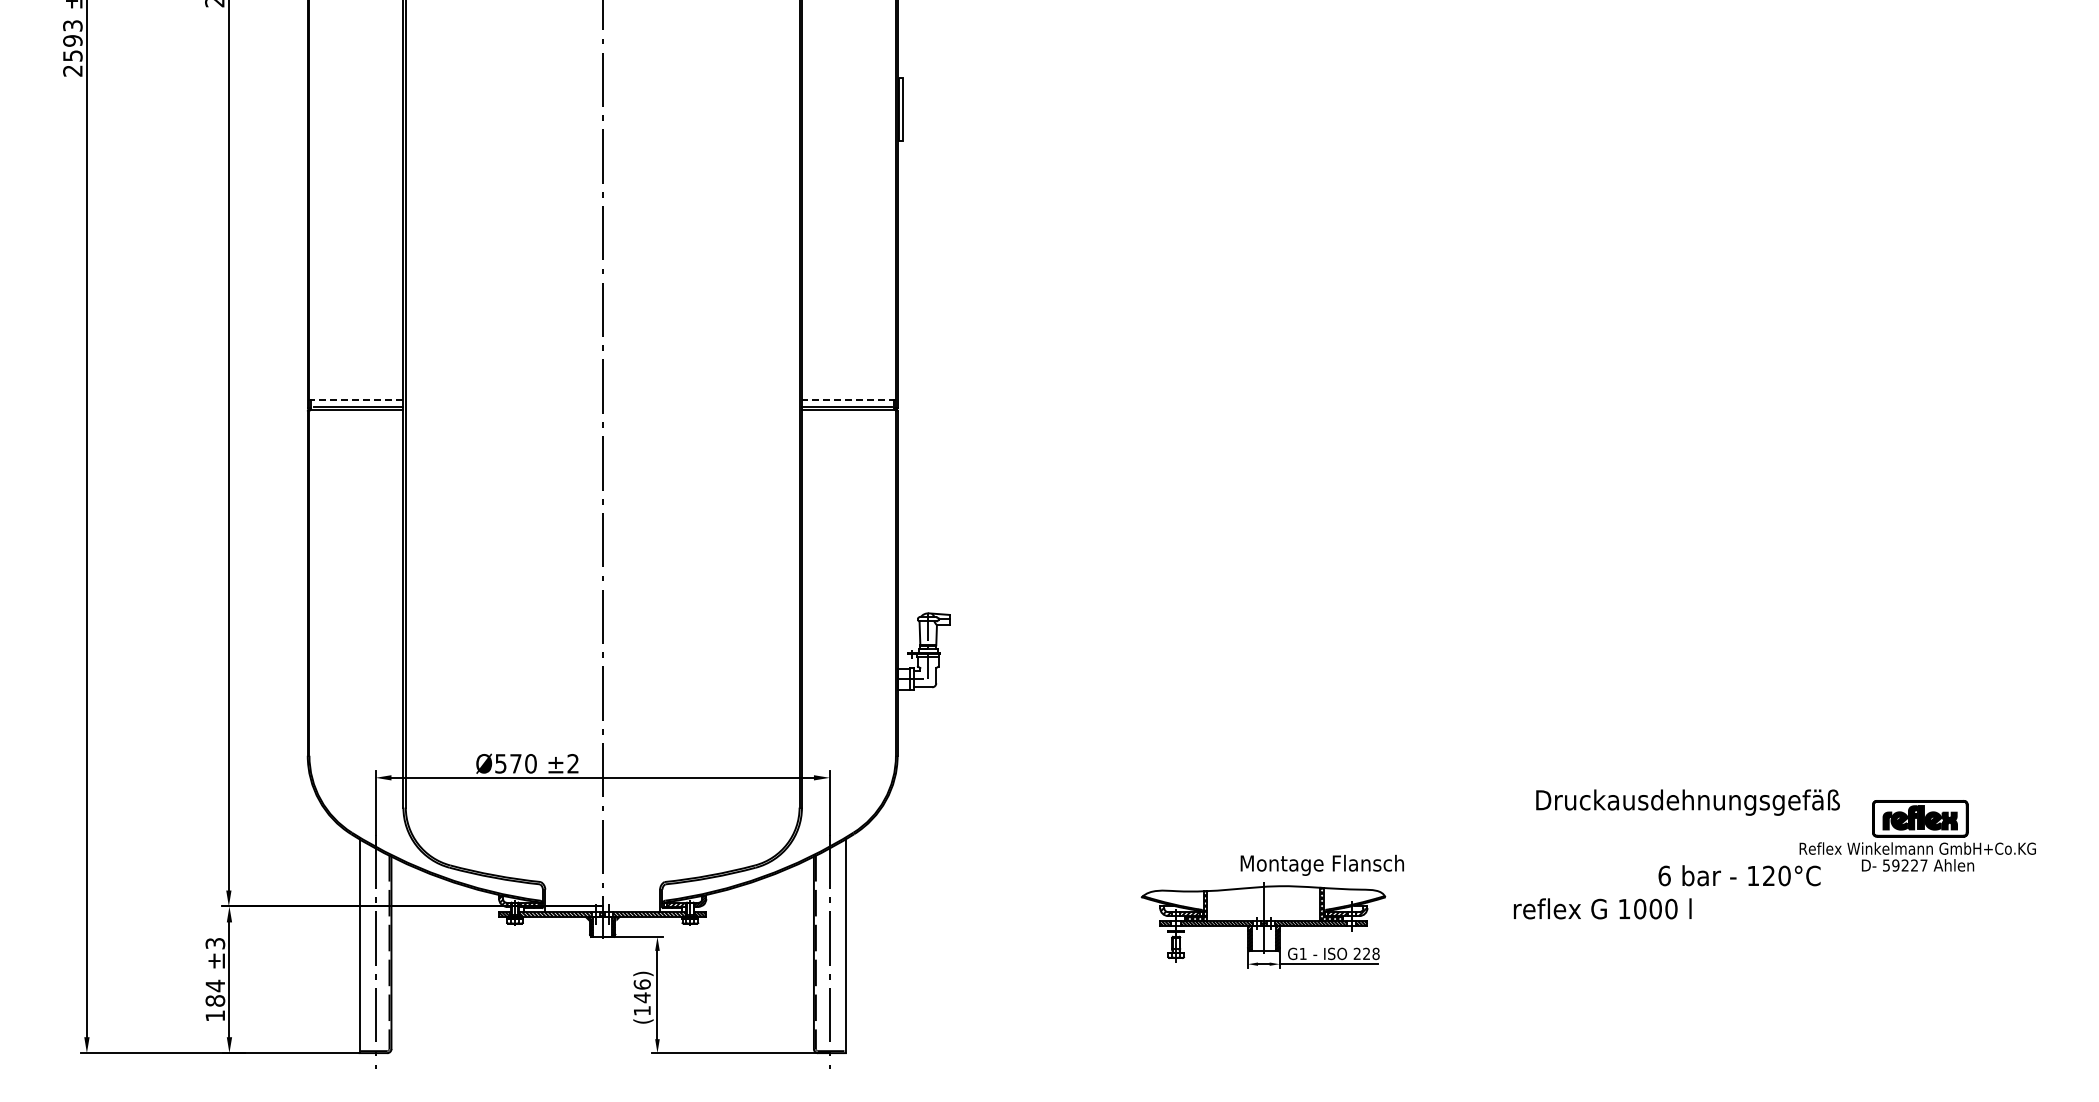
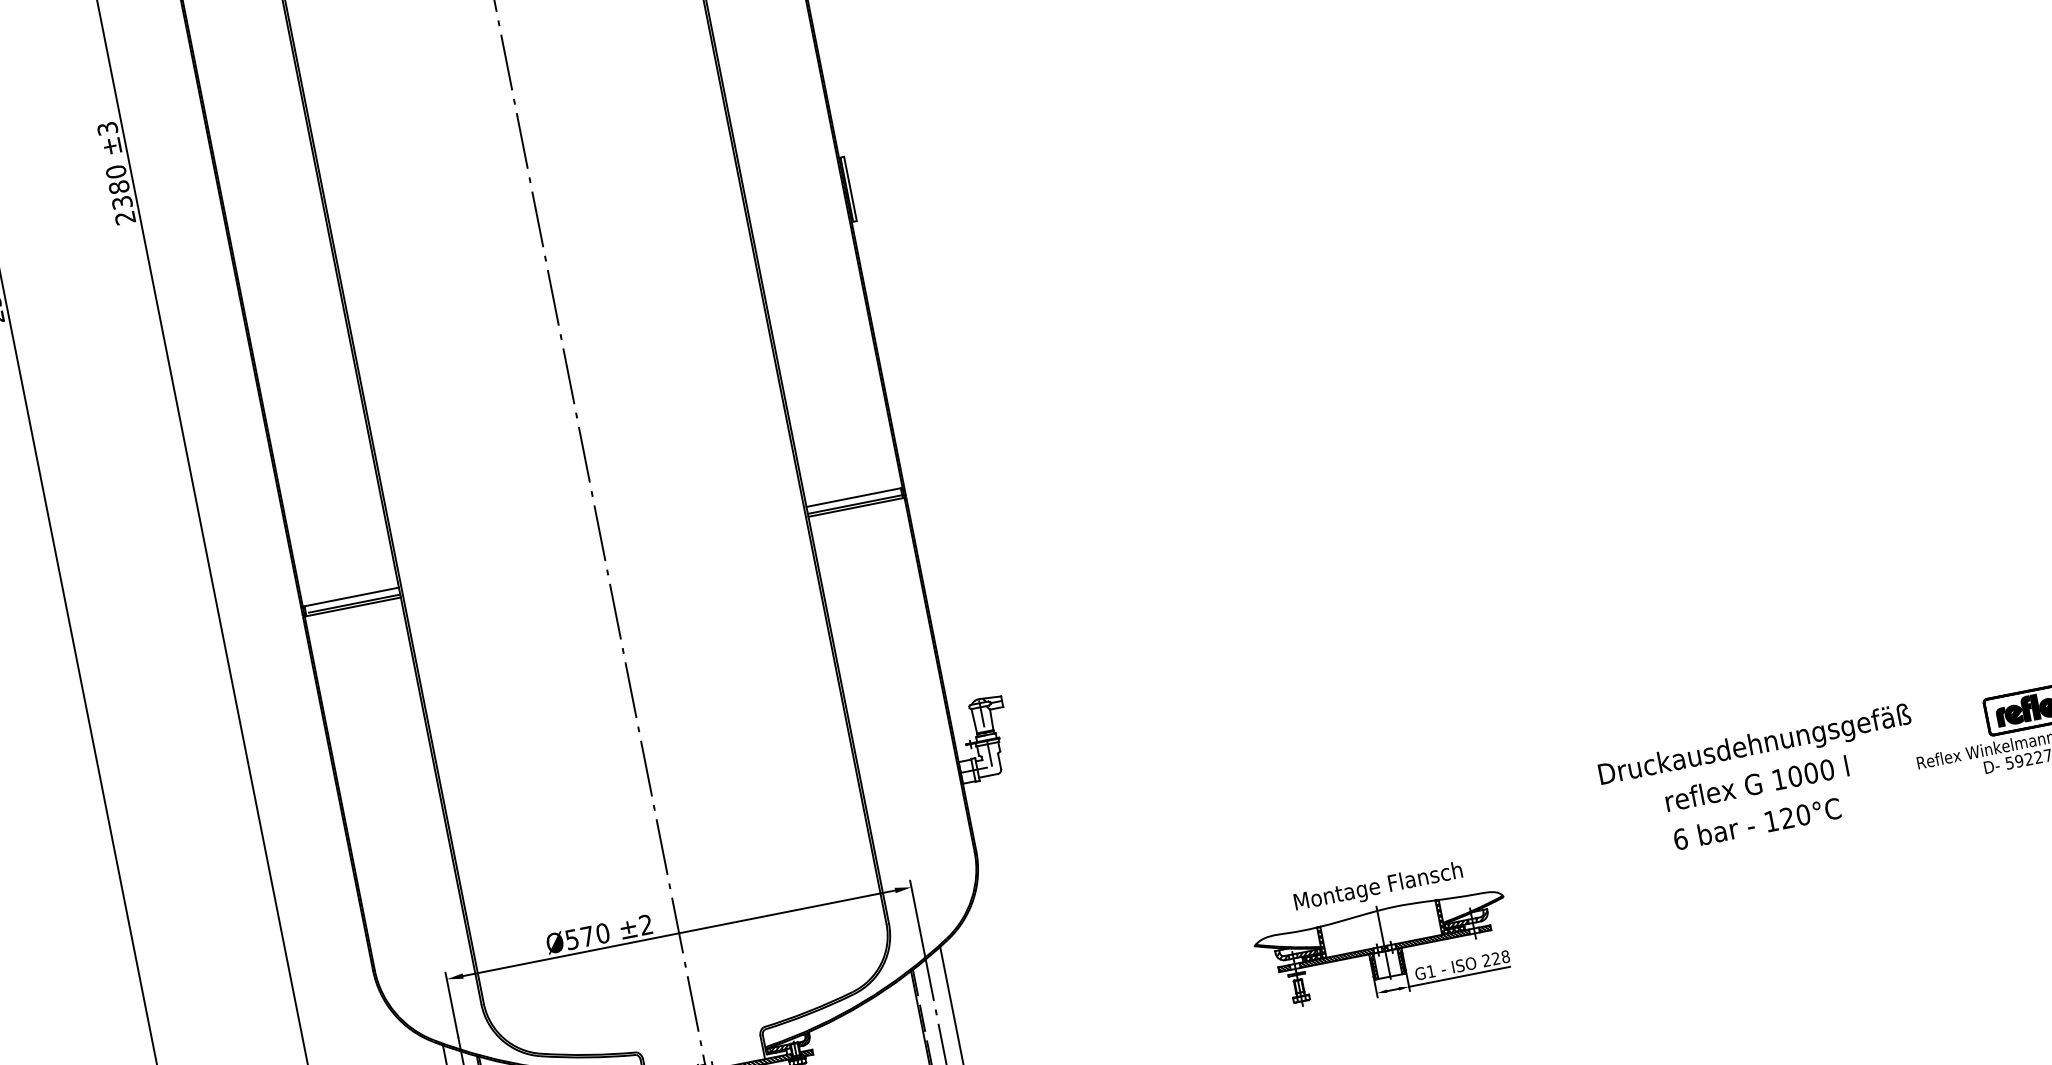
line: (356, 400) -> (350, 597), dashed -> solid
line: (848, 400) -> (854, 497), dashed -> solid
text: (1687, 802) -> (1754, 746), moved
text: (1321, 864) -> (1377, 887), moved
text: (1739, 875) -> (1757, 823), moved
text: (1602, 908) -> (1756, 783), moved

